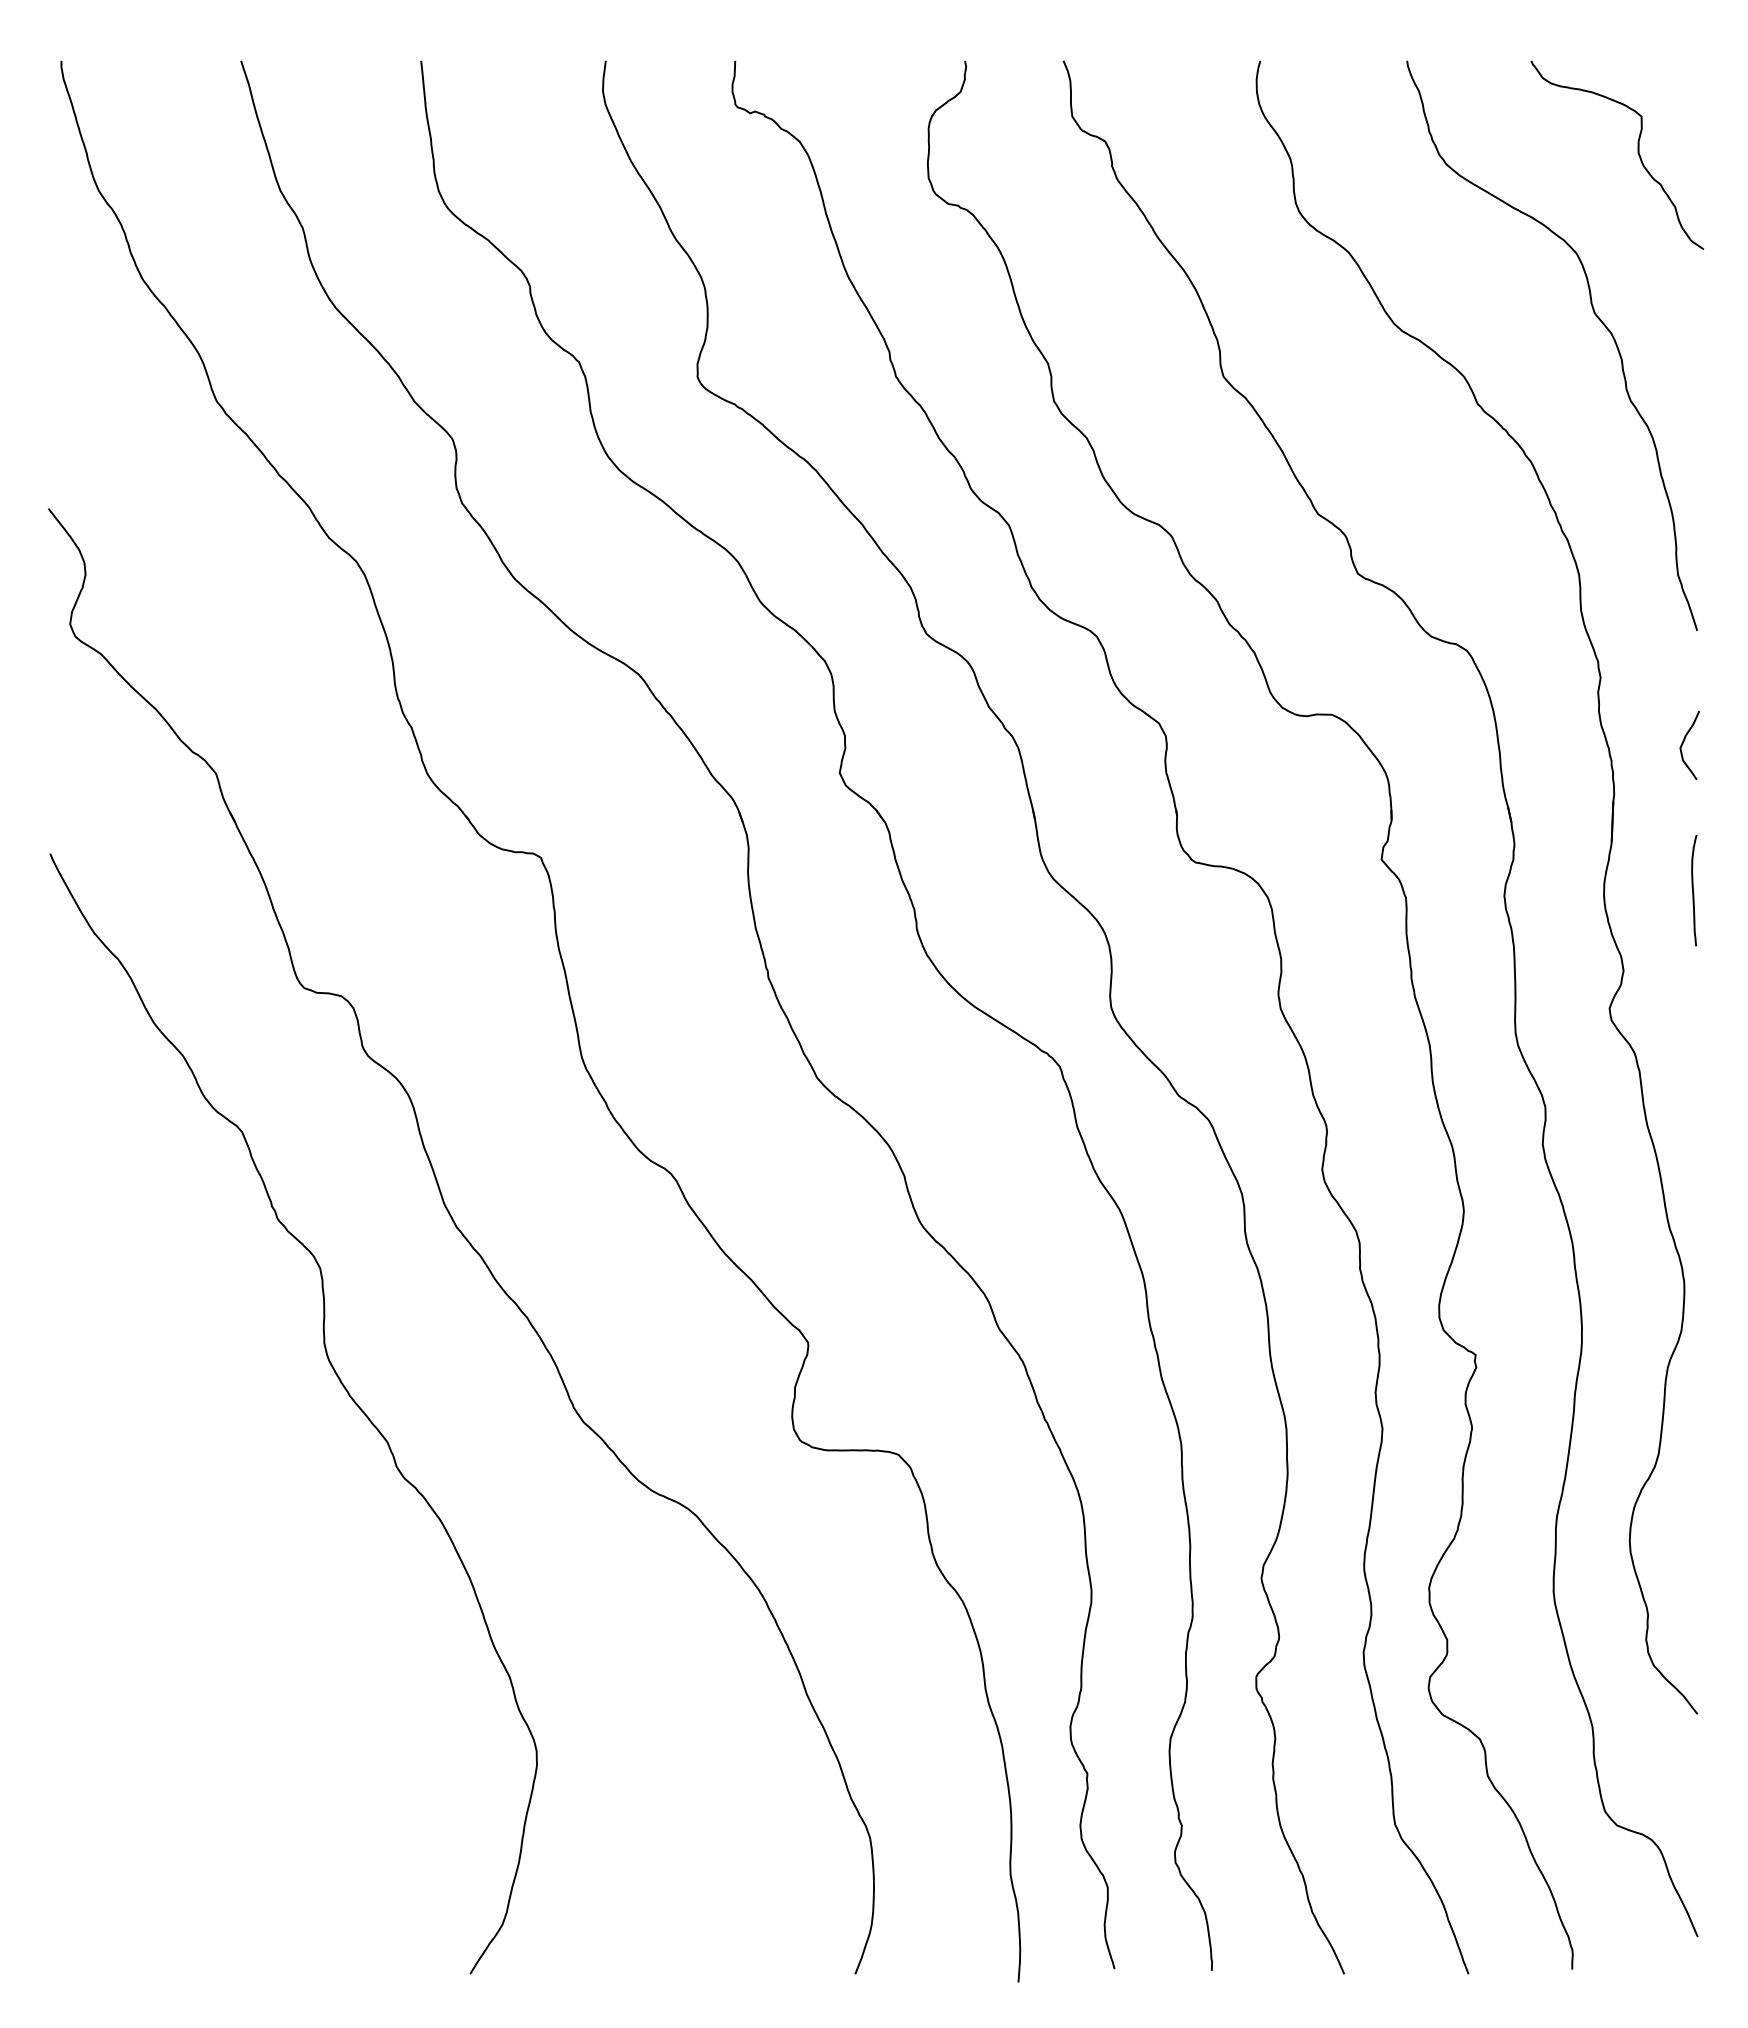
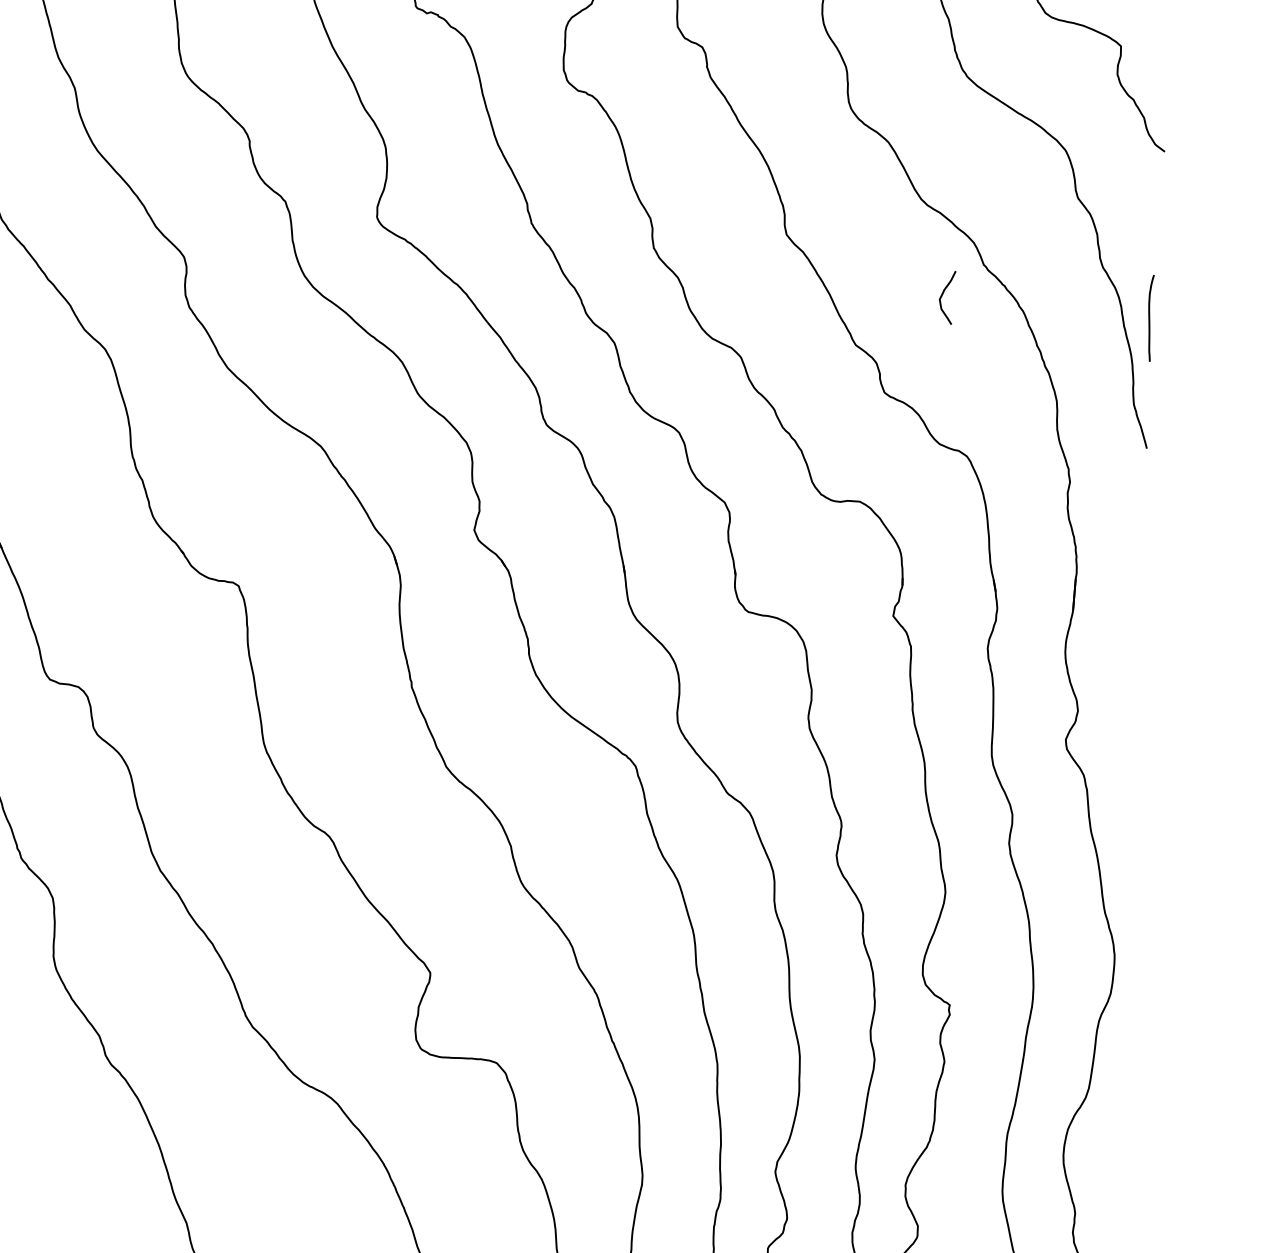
curve: (1683, 744) -> (942, 296), moved
curve: (1693, 890) -> (1149, 318), moved

